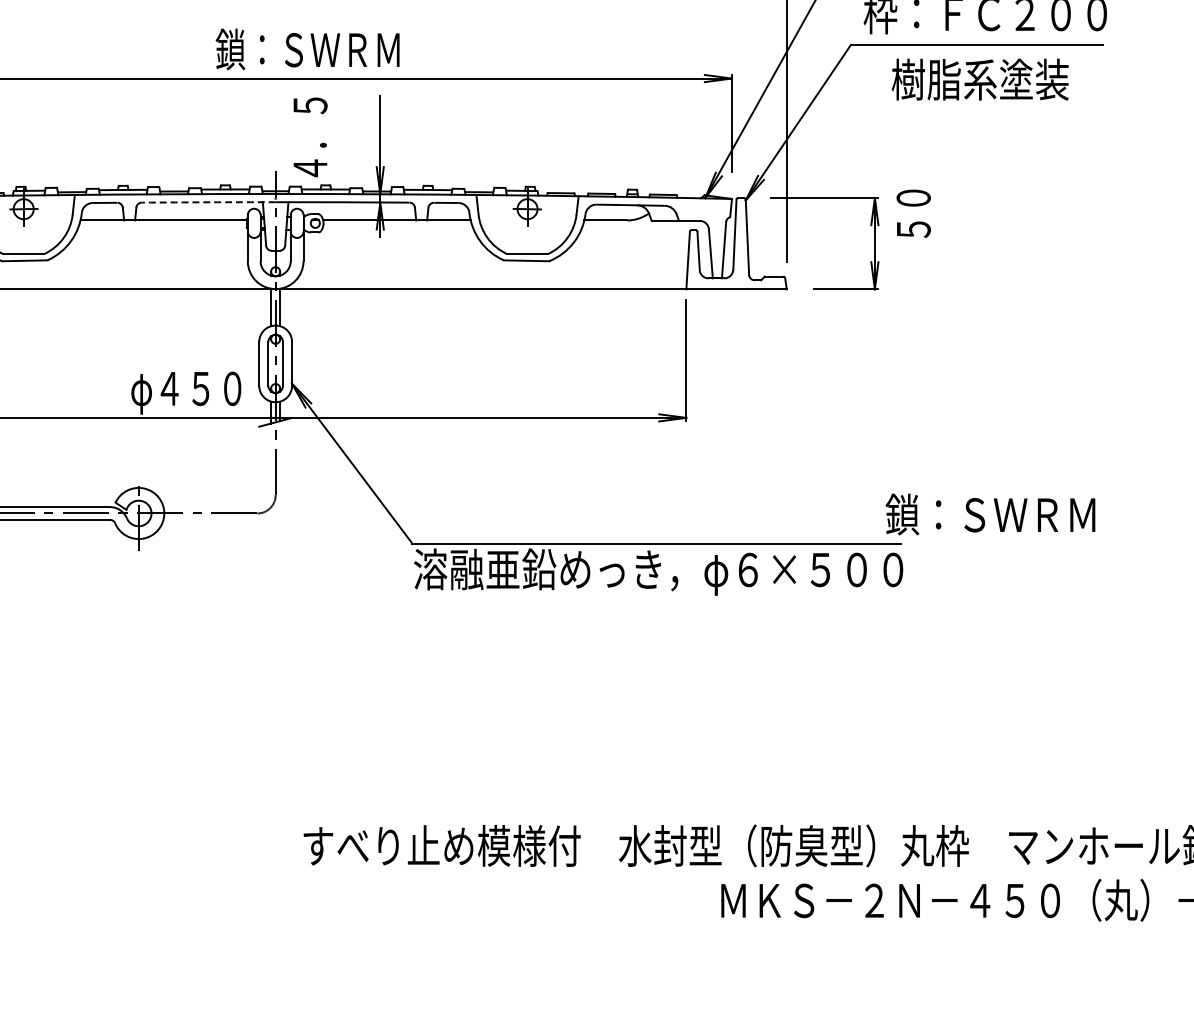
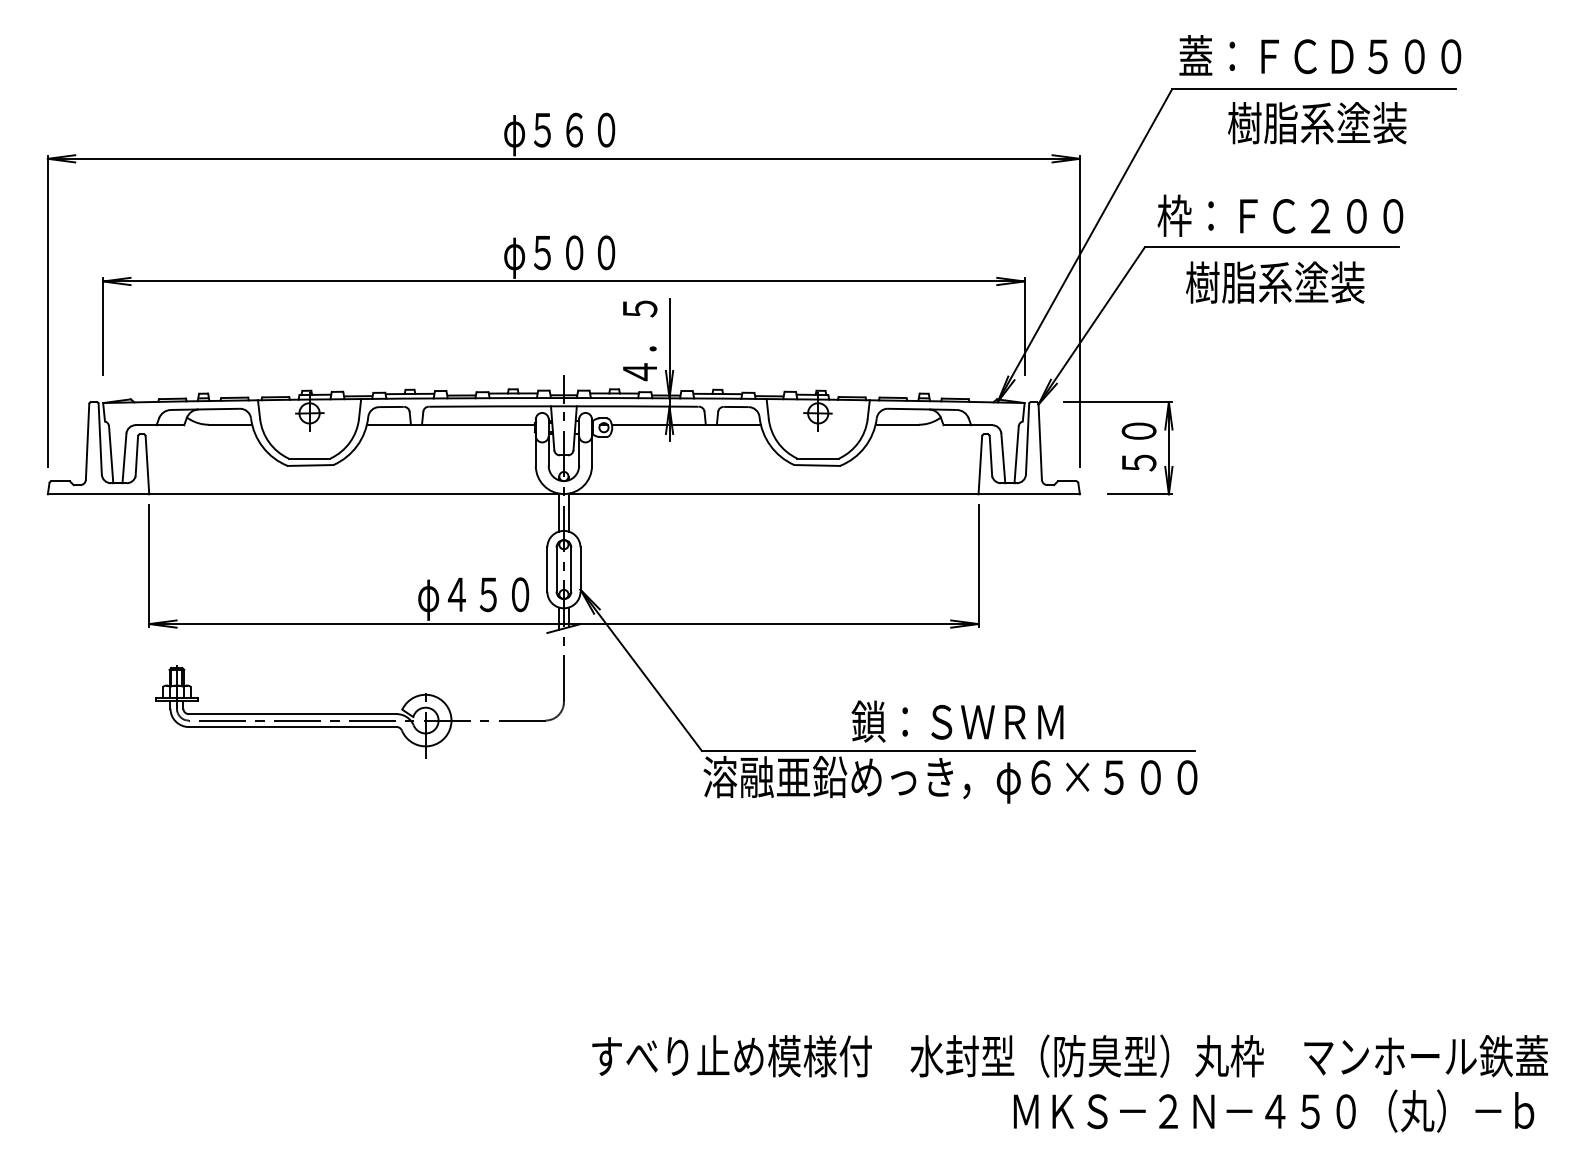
text: (306, 51) -> (595, 254), 鎖：ＳＷＲＭ -> φ５００
text: (310, 137) -> (640, 340), moved
arc: (208, 202) -> (496, 406), dashed -> solid
text: (913, 213) -> (1138, 446), moved
text: (990, 514) -> (957, 721), moved

